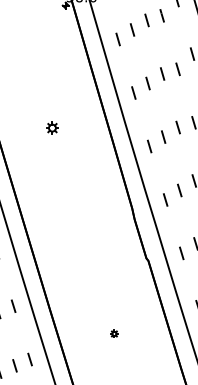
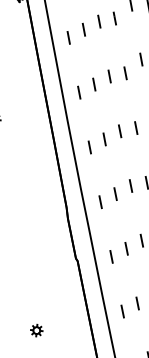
part: (114, 333) -> (36, 330), size x1.67

